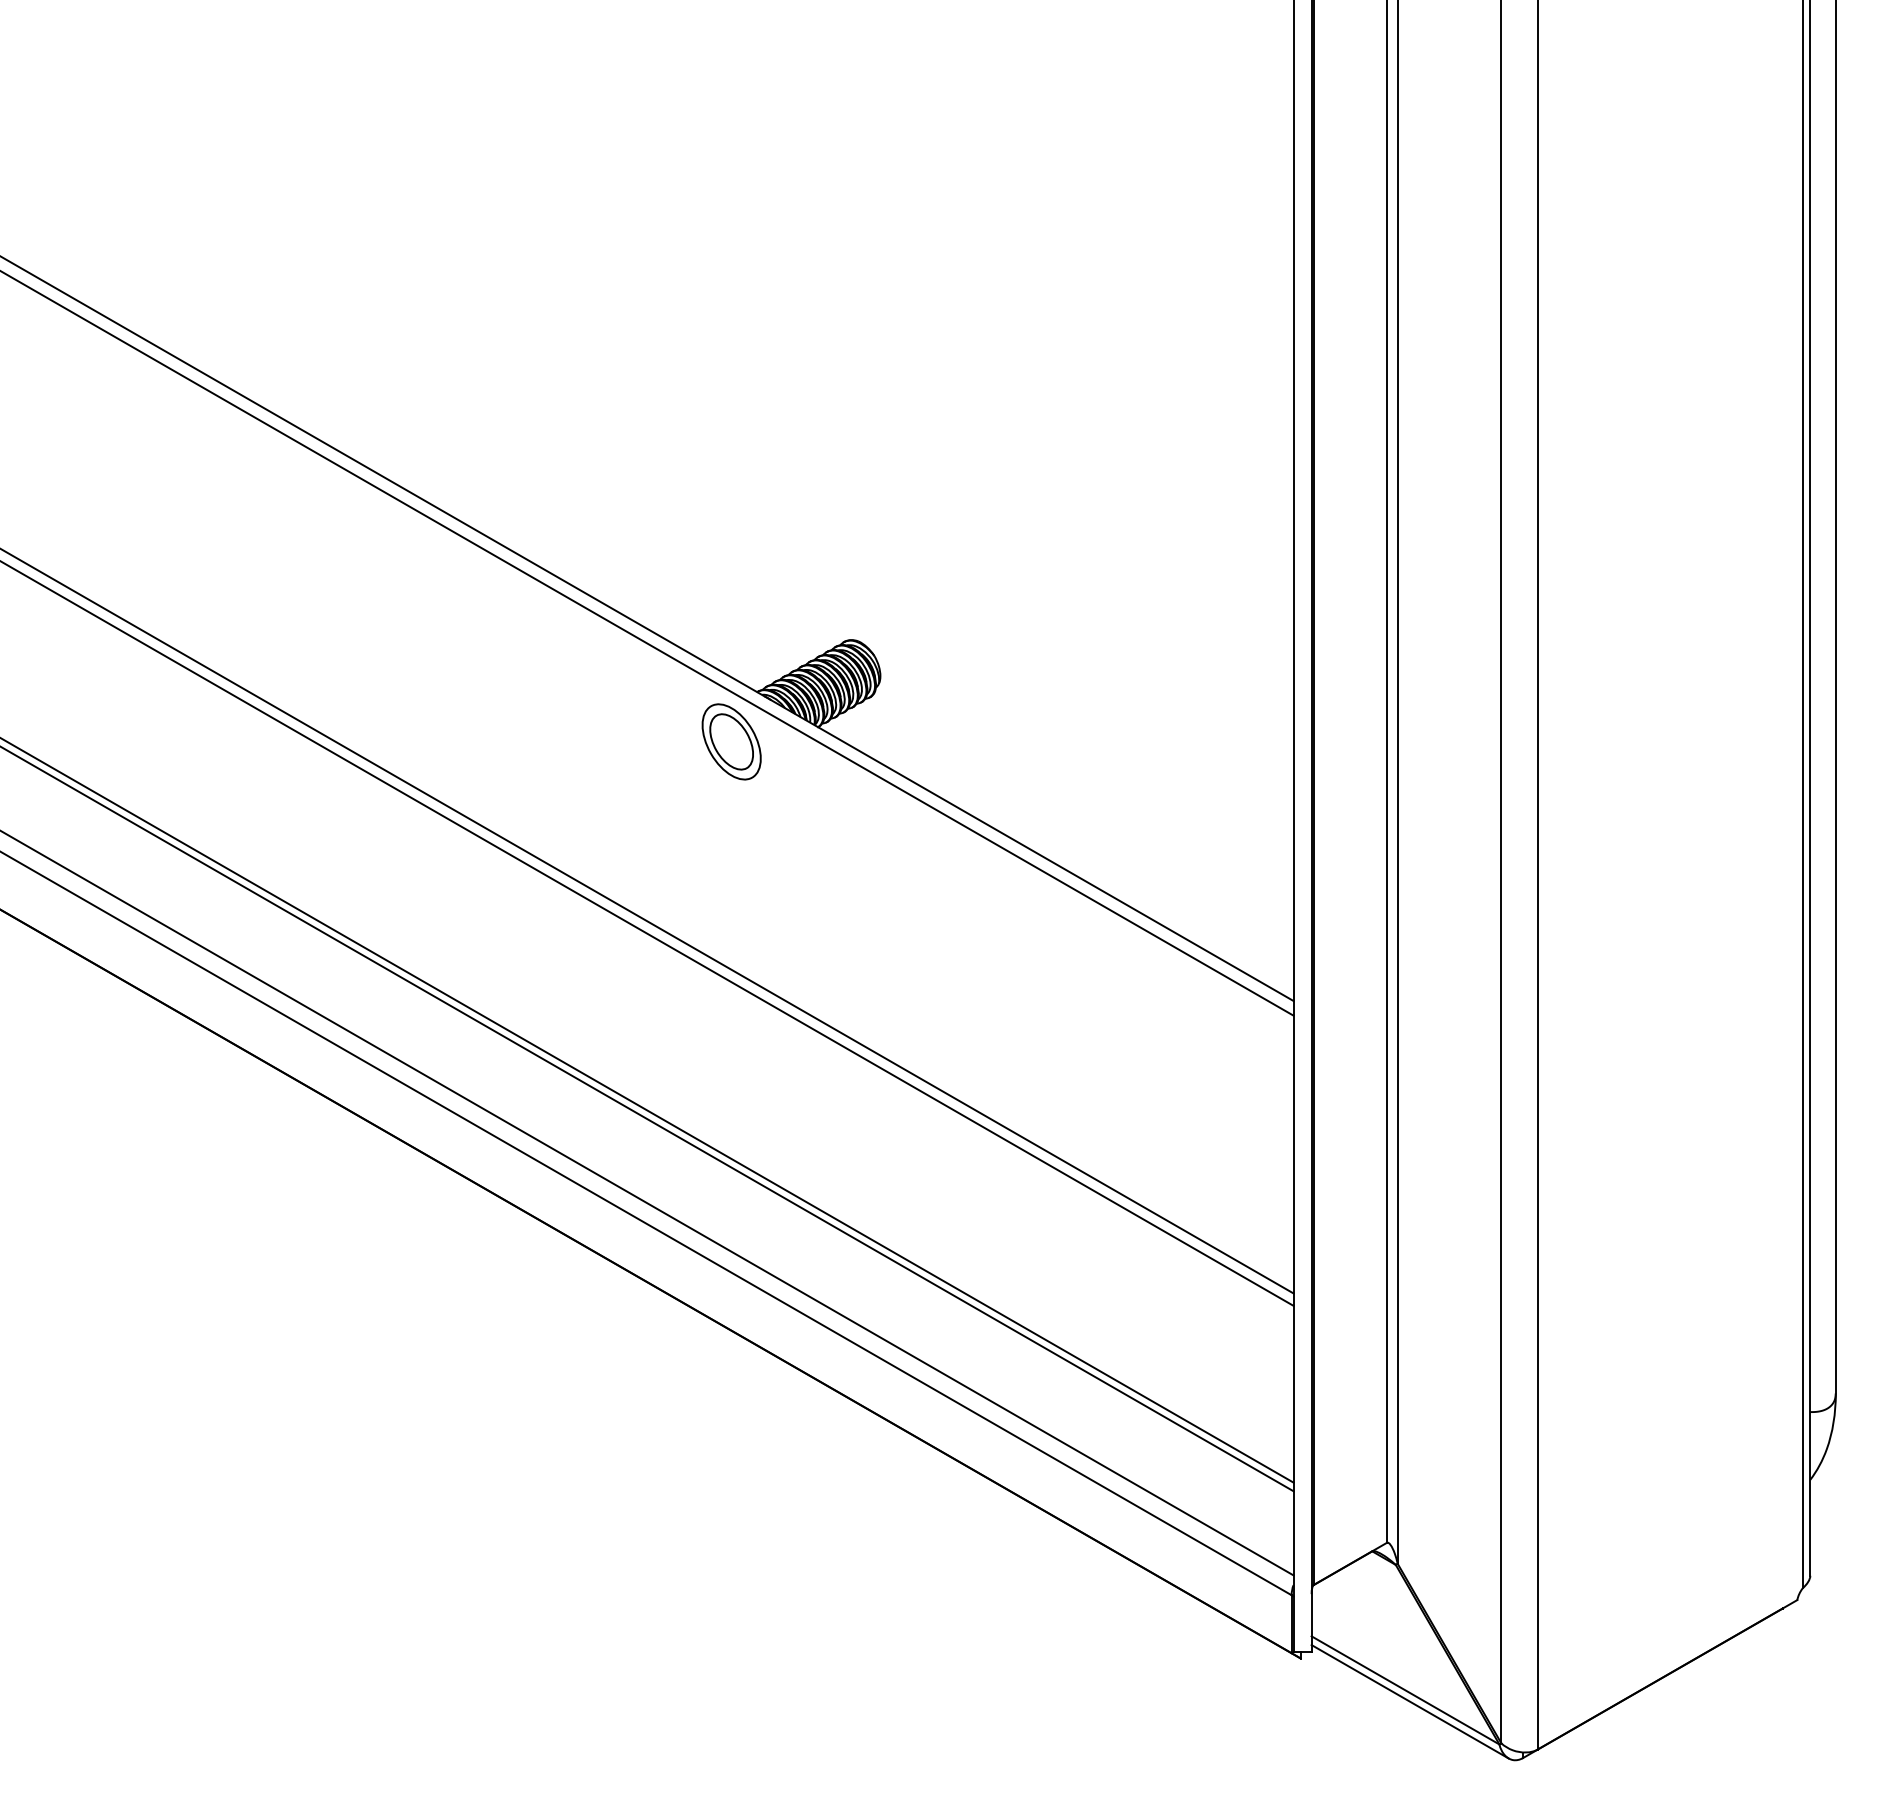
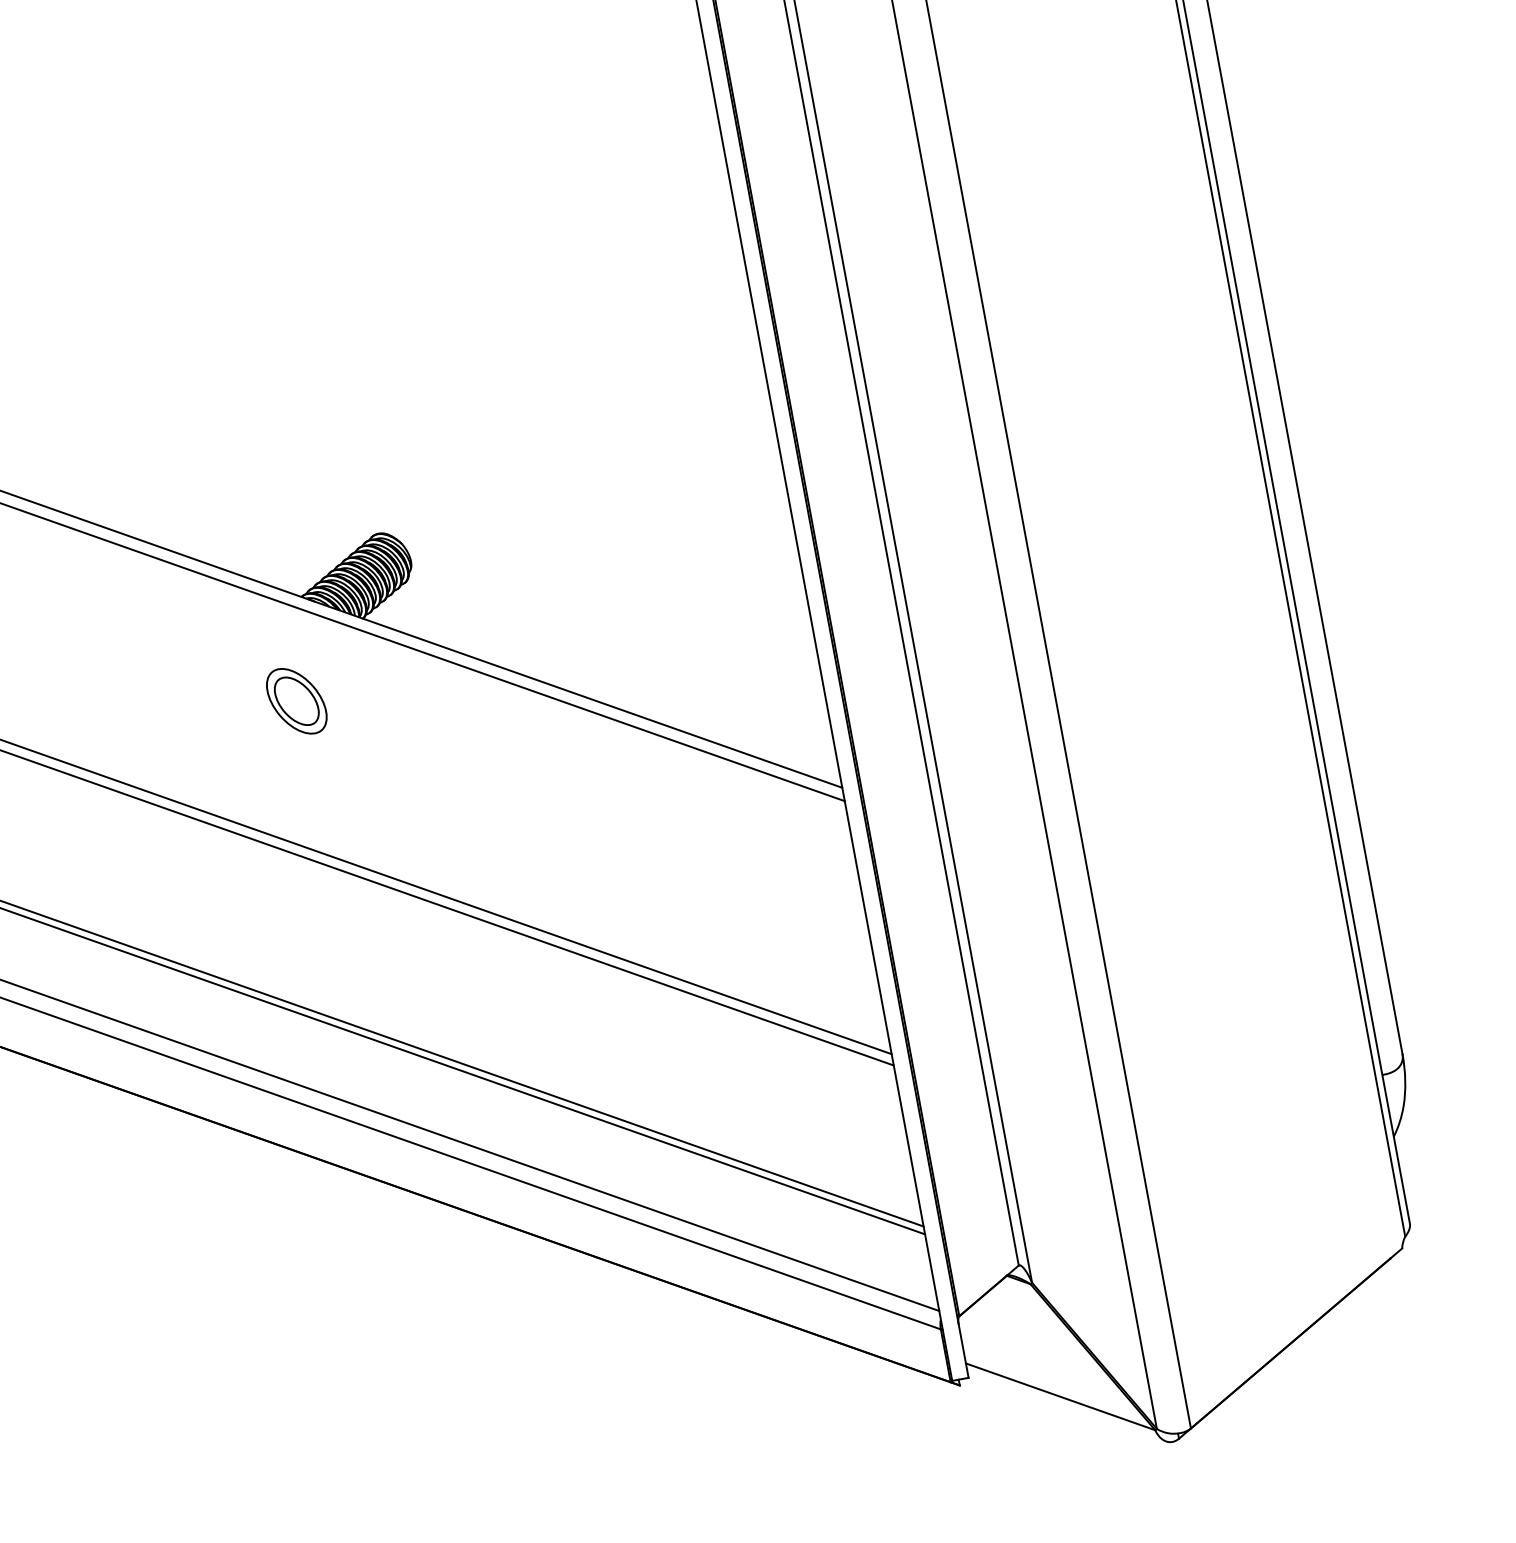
part: (731, 741) -> (296, 700), moved
line: (1409, 1701) -> (1066, 1406), removed

